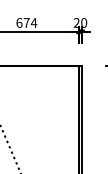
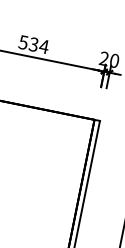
text: (22, 22) -> (28, 42), 674 -> 534

